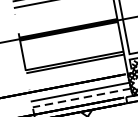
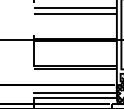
line: (81, 97) -> (75, 97), dashed -> solid

